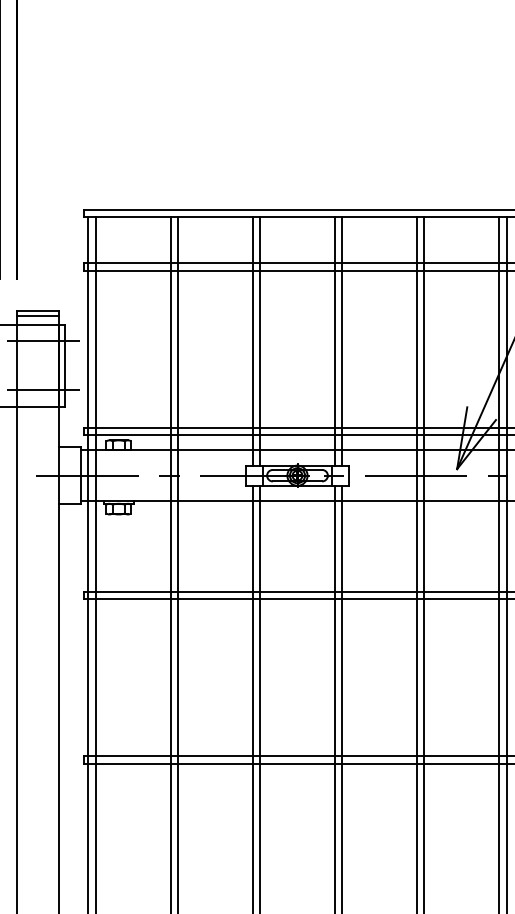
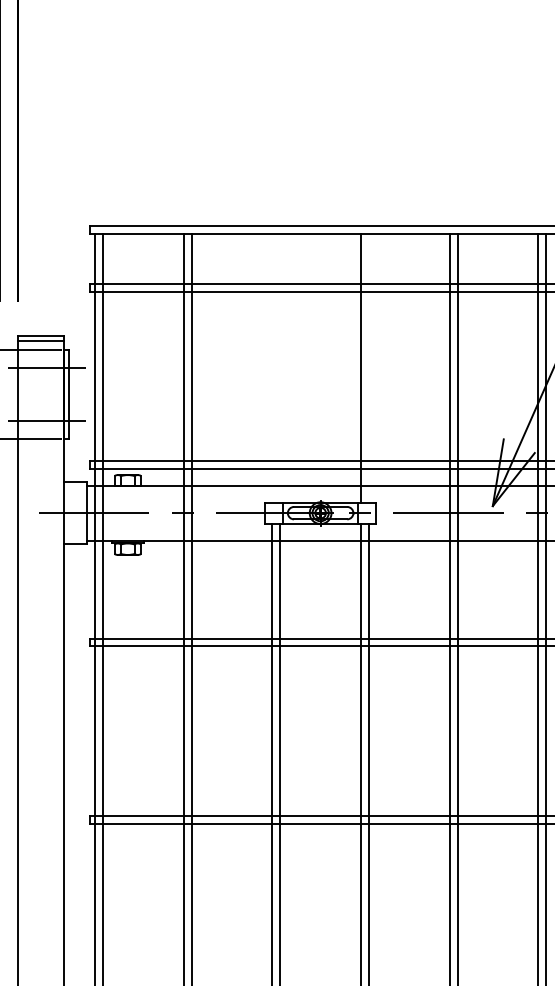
line: (252, 340) -> (272, 367), removed
line: (260, 340) -> (280, 367), removed
line: (342, 340) -> (369, 367), removed

